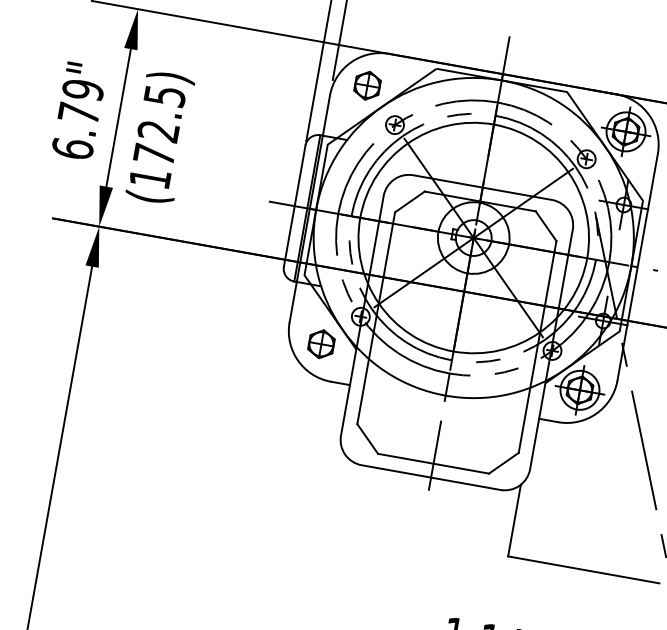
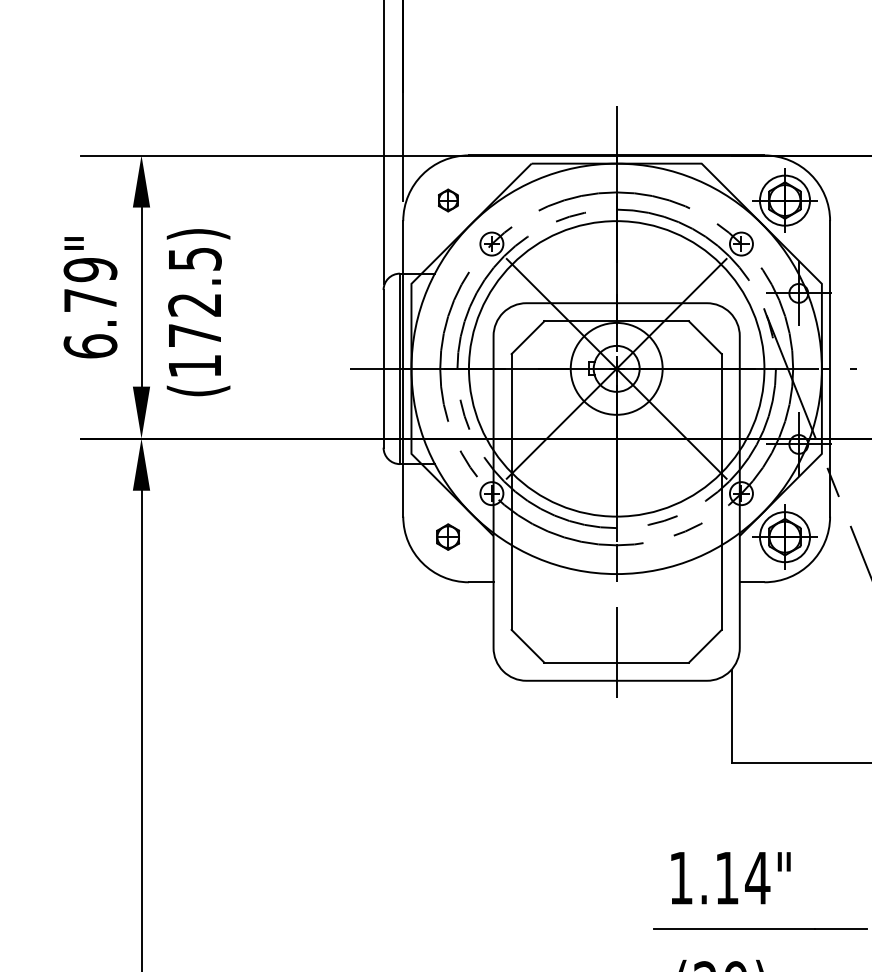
part: (366, 85) -> (447, 200), size x0.6
part: (320, 343) -> (447, 536), size x0.7

